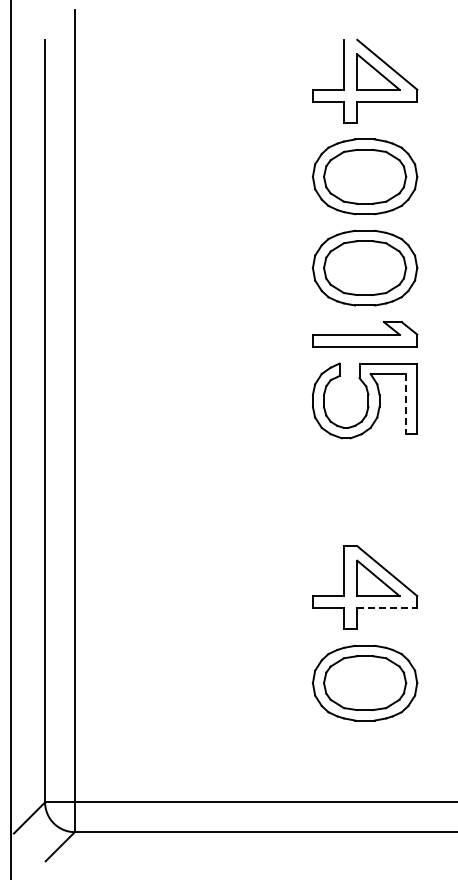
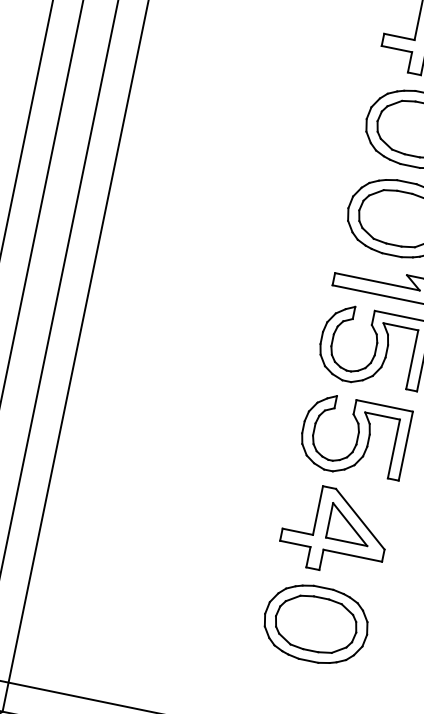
line: (406, 404) -> (412, 360), dashed -> solid
part: (364, 491) -> (354, 436), added
line: (387, 608) -> (353, 555), dashed -> solid

